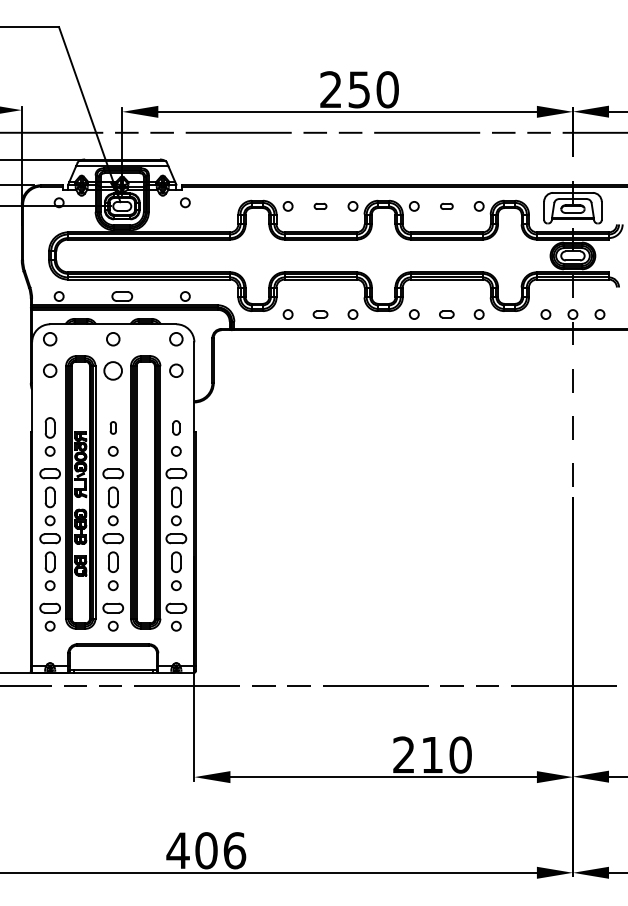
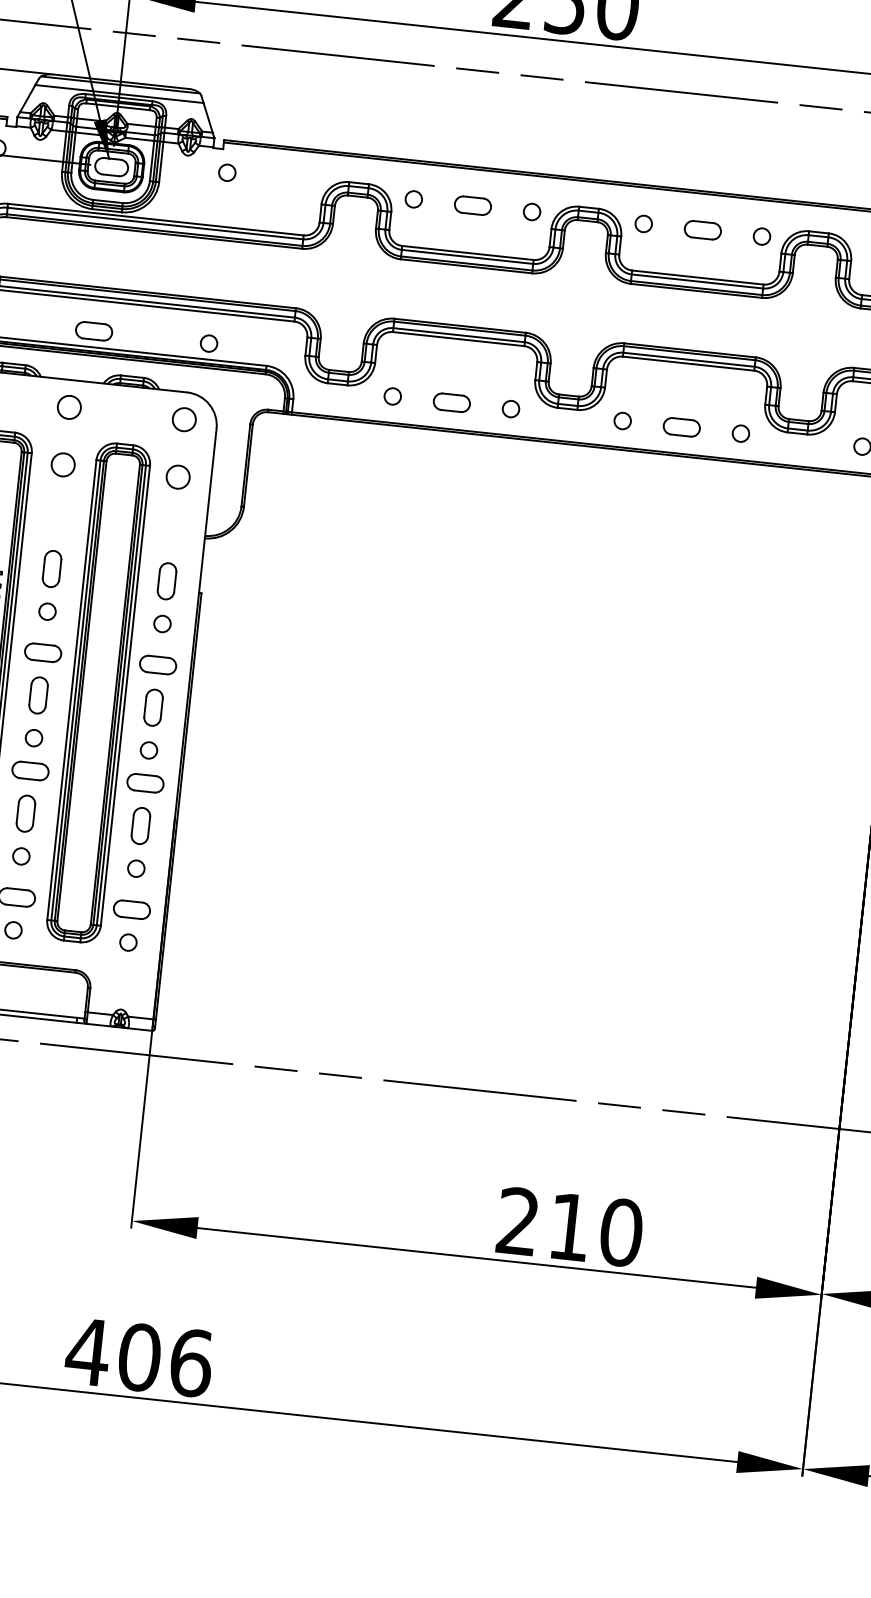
part: (320, 206) -> (472, 205), size x1.67
part: (446, 206) -> (702, 230), size x1.67
part: (320, 314) -> (451, 402), size x1.43
part: (446, 314) -> (681, 427), size x1.43
circle: (113, 370) -> (63, 464), size x0.71
part: (113, 427) -> (52, 568), size x1.67
part: (176, 427) -> (167, 580), size x1.43

